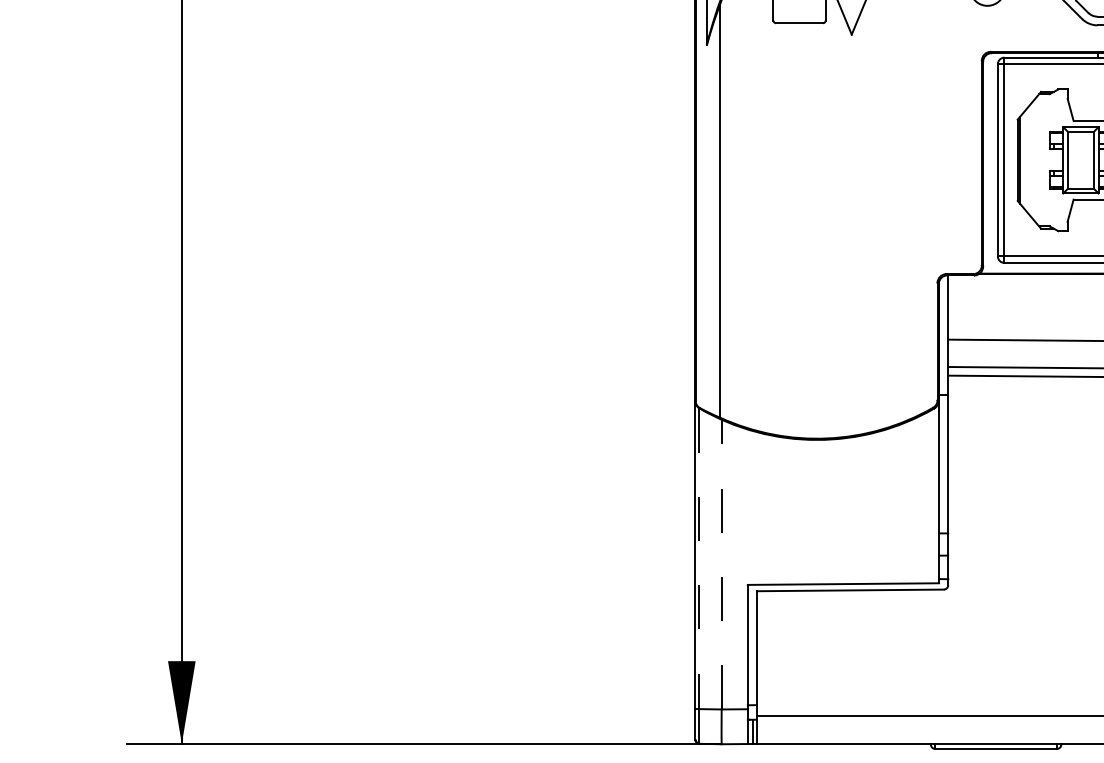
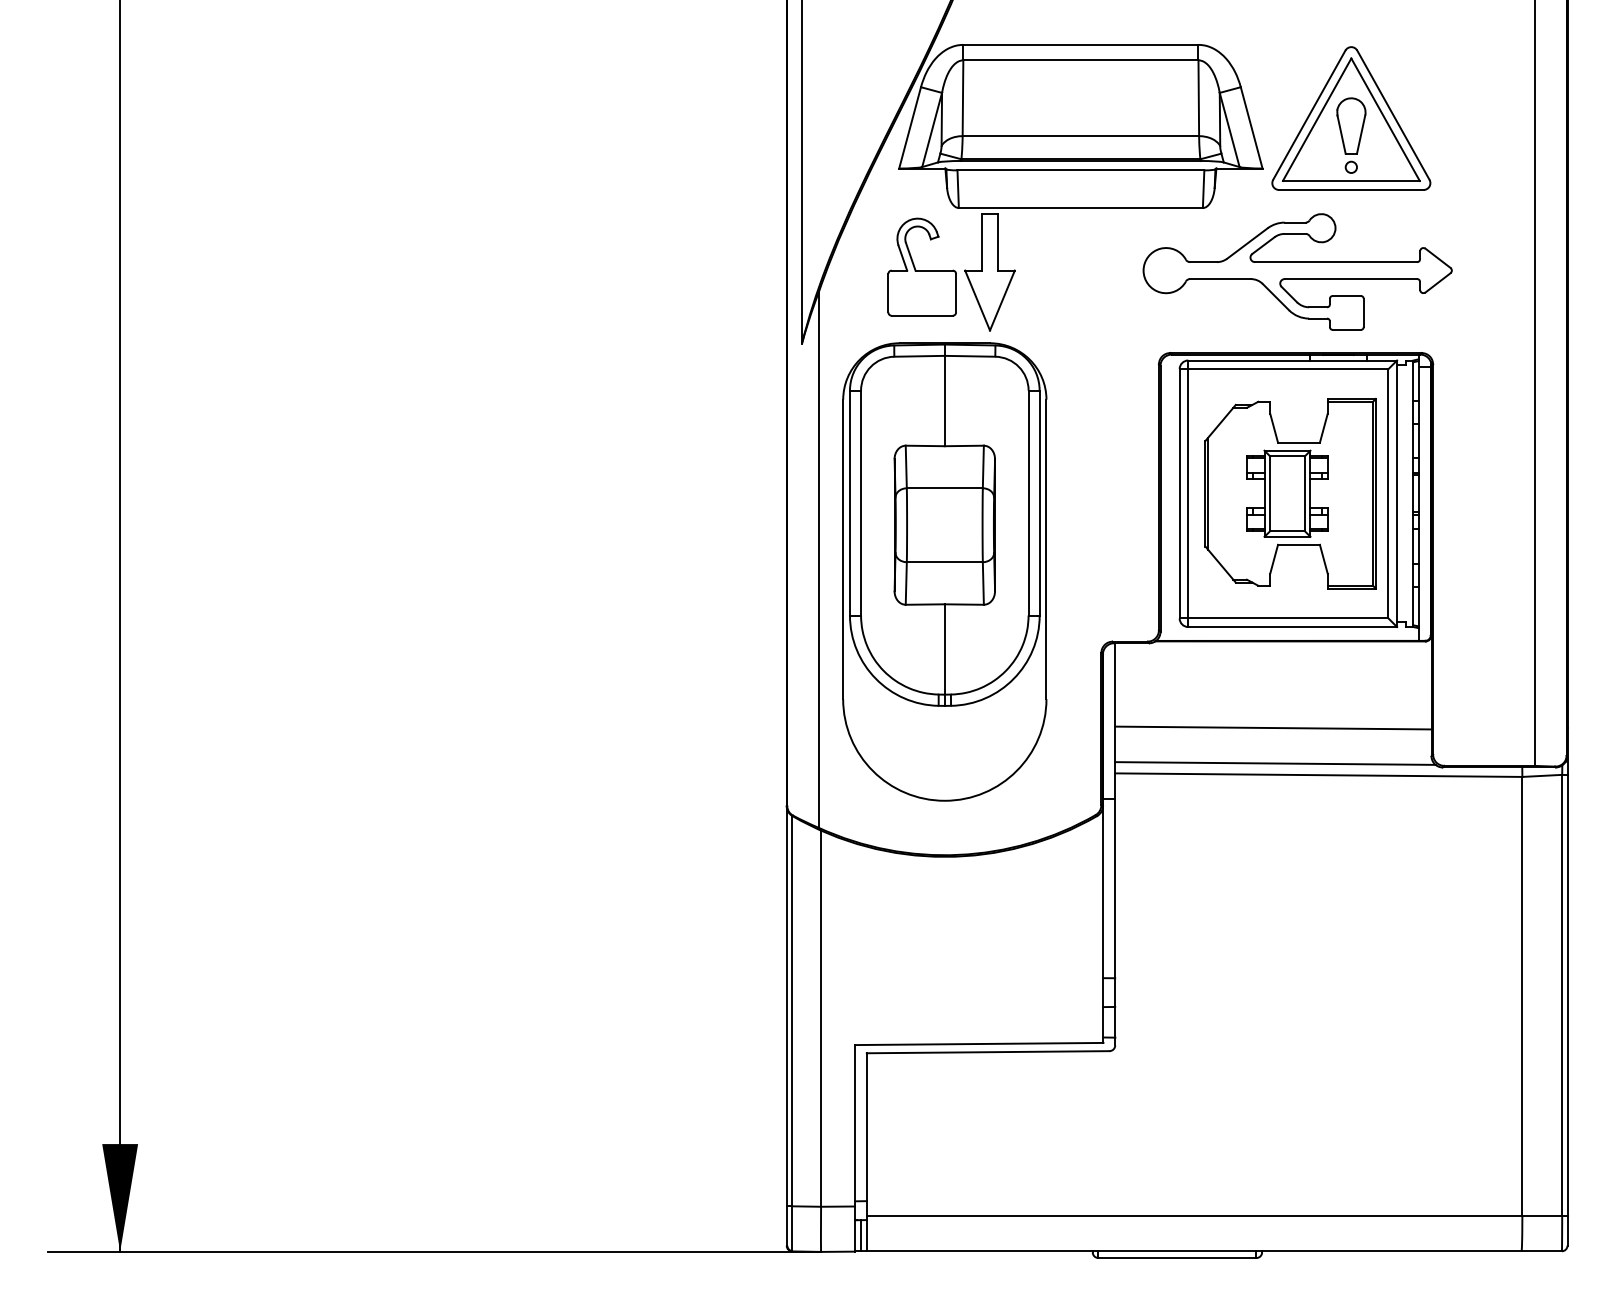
part: (816, 220) -> (944, 571), added
line: (699, 559) -> (792, 1011), dashed -> solid
line: (721, 564) -> (821, 1018), dashed -> solid

